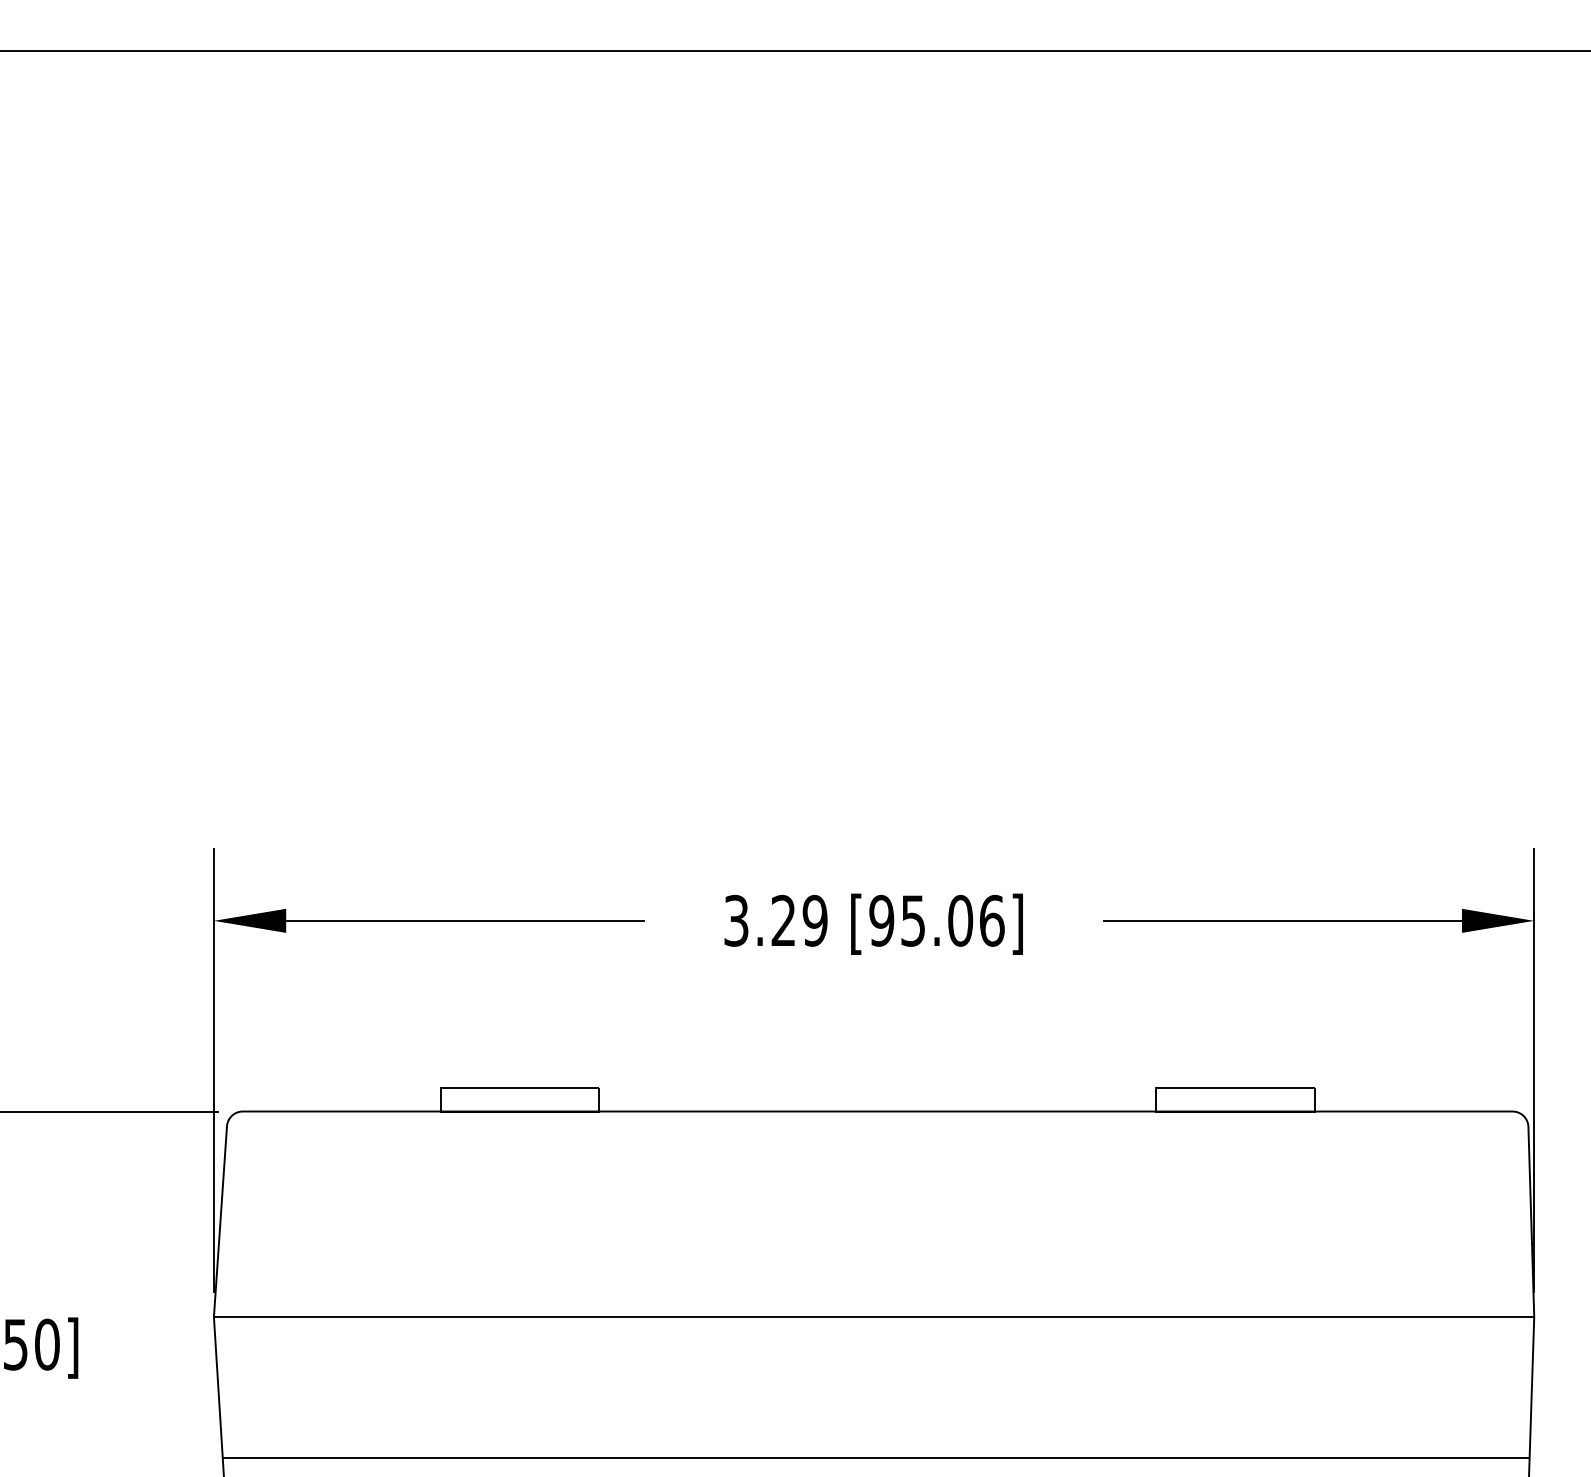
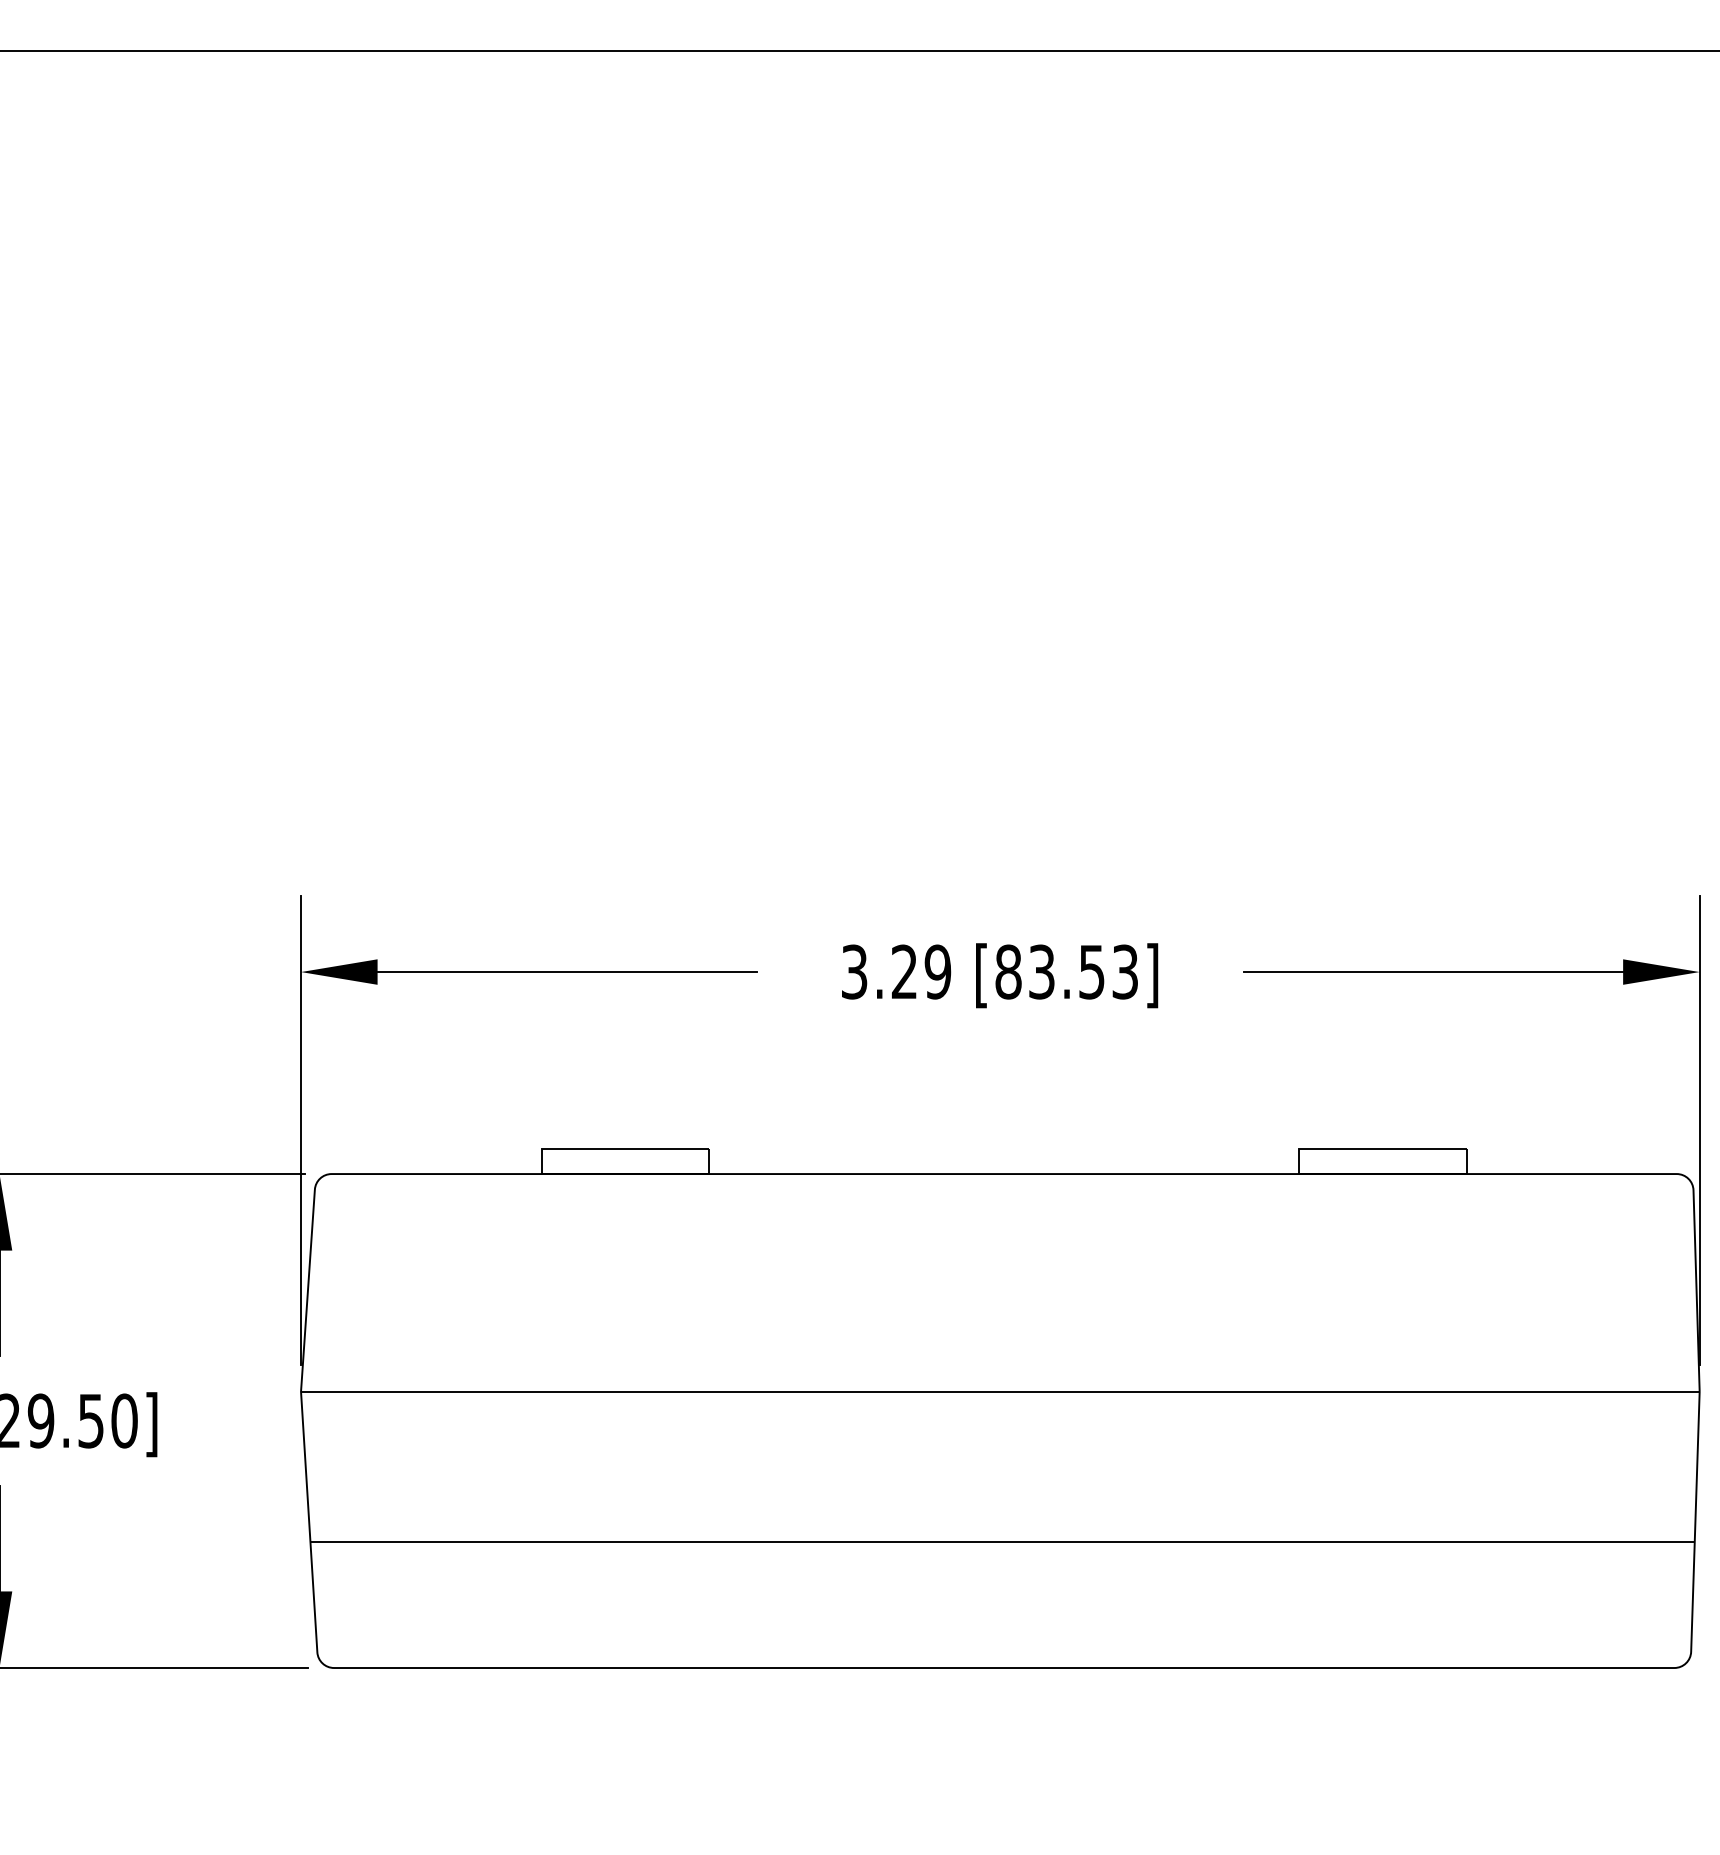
text: (936, 920) -> (1066, 971), [95.06] -> [83.53]

